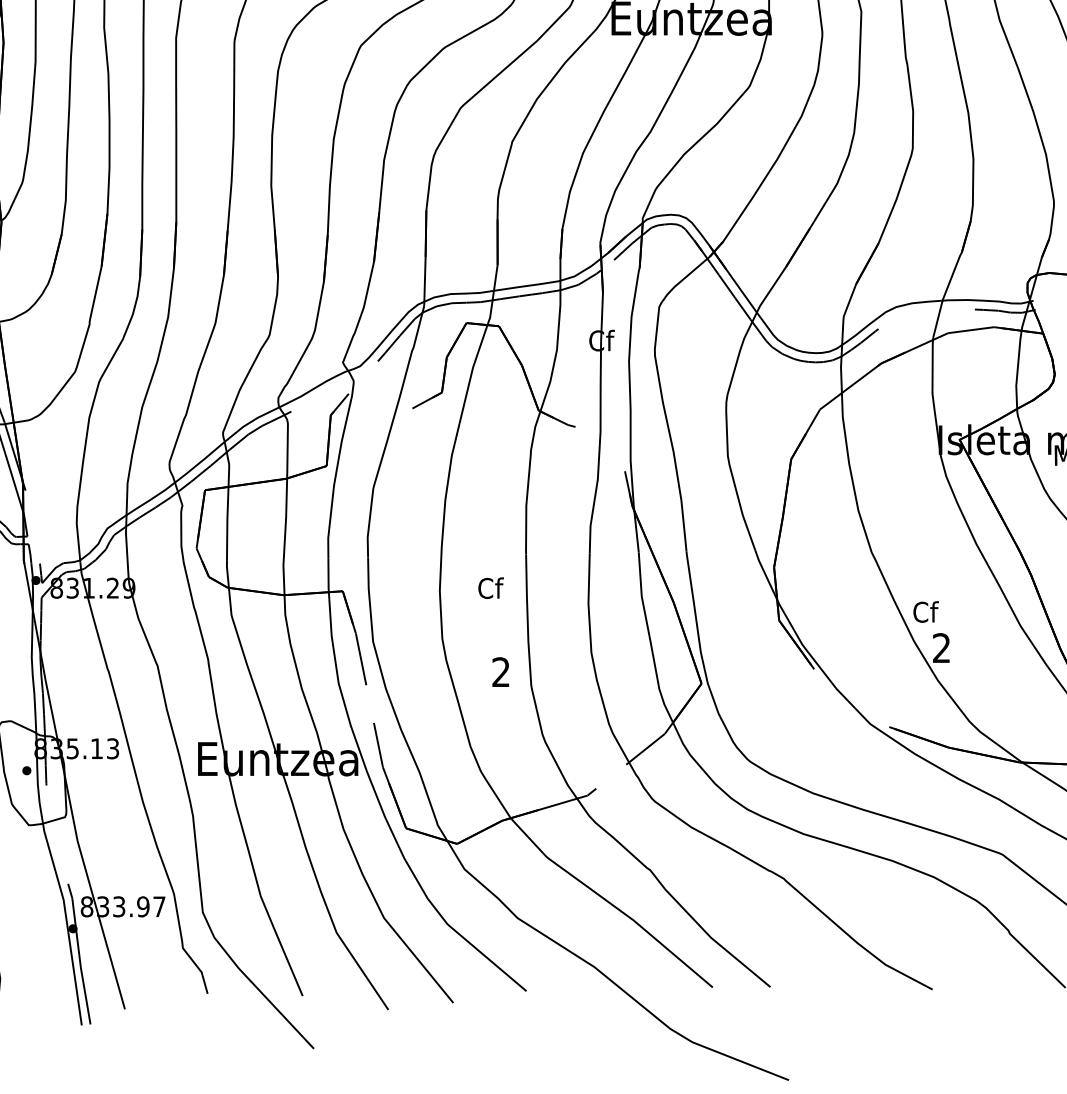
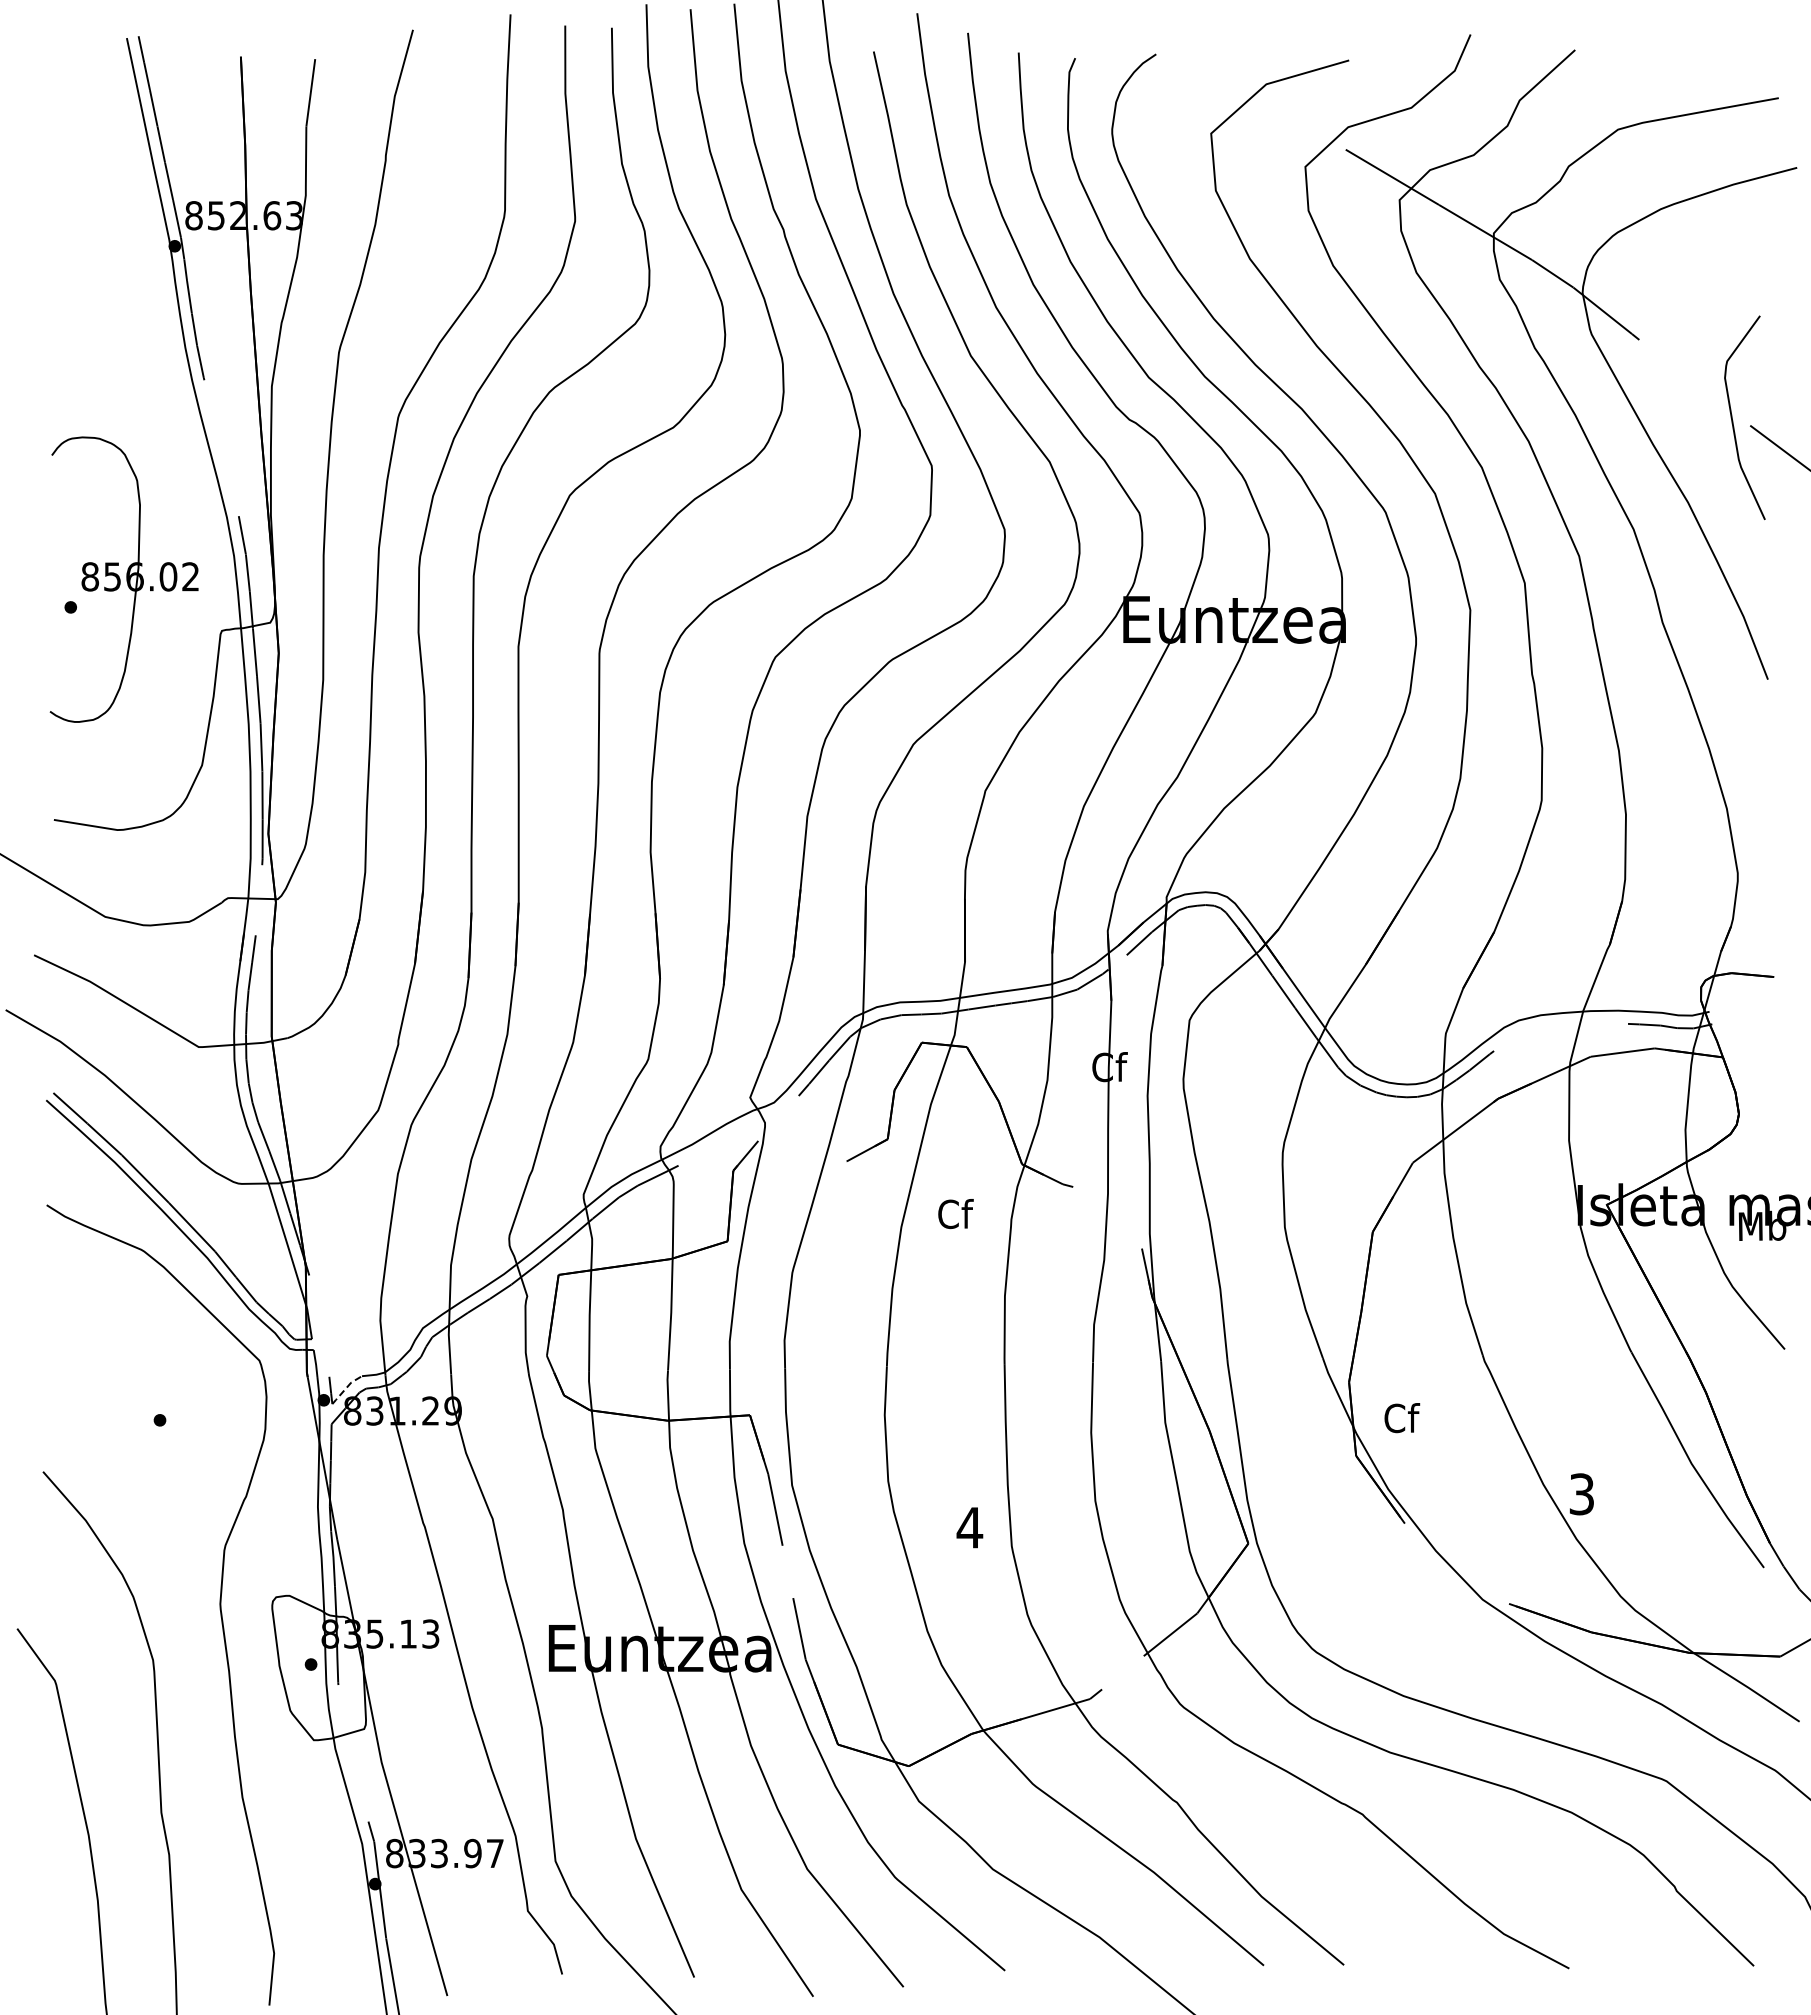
line: (52, 572) -> (346, 1388), solid -> dashed
text: (490, 588) -> (955, 1214), moved
text: (926, 612) -> (1402, 1418), moved
text: (941, 648) -> (1581, 1494), 2 -> 3
text: (500, 672) -> (969, 1527), 2 -> 4

